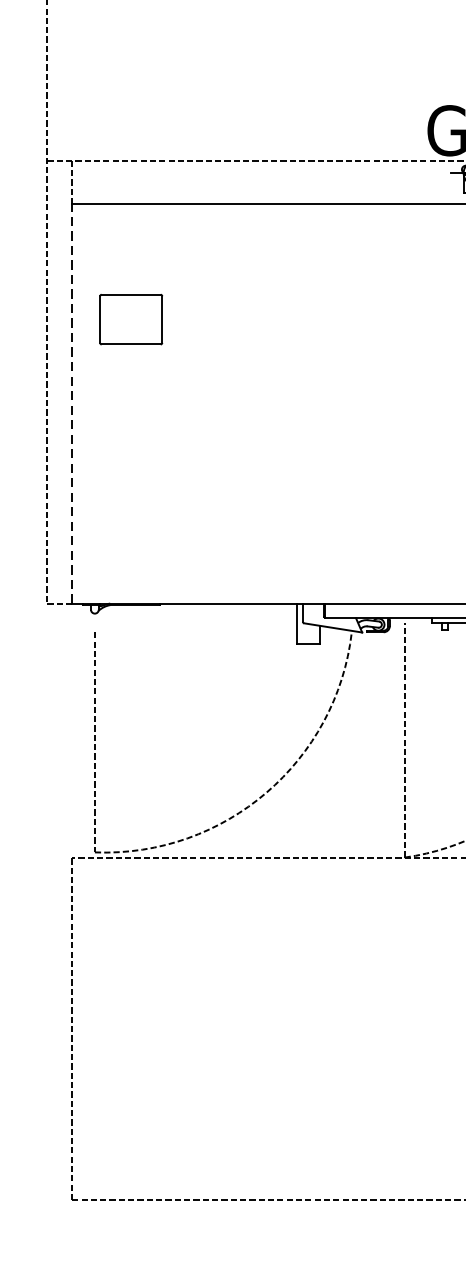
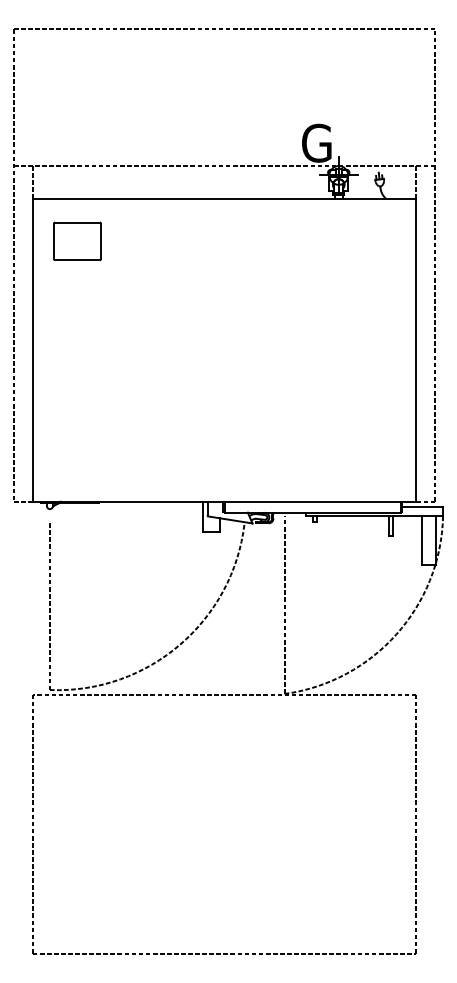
part: (131, 318) -> (77, 240), moved
line: (71, 402) -> (32, 349), dashed -> solid

